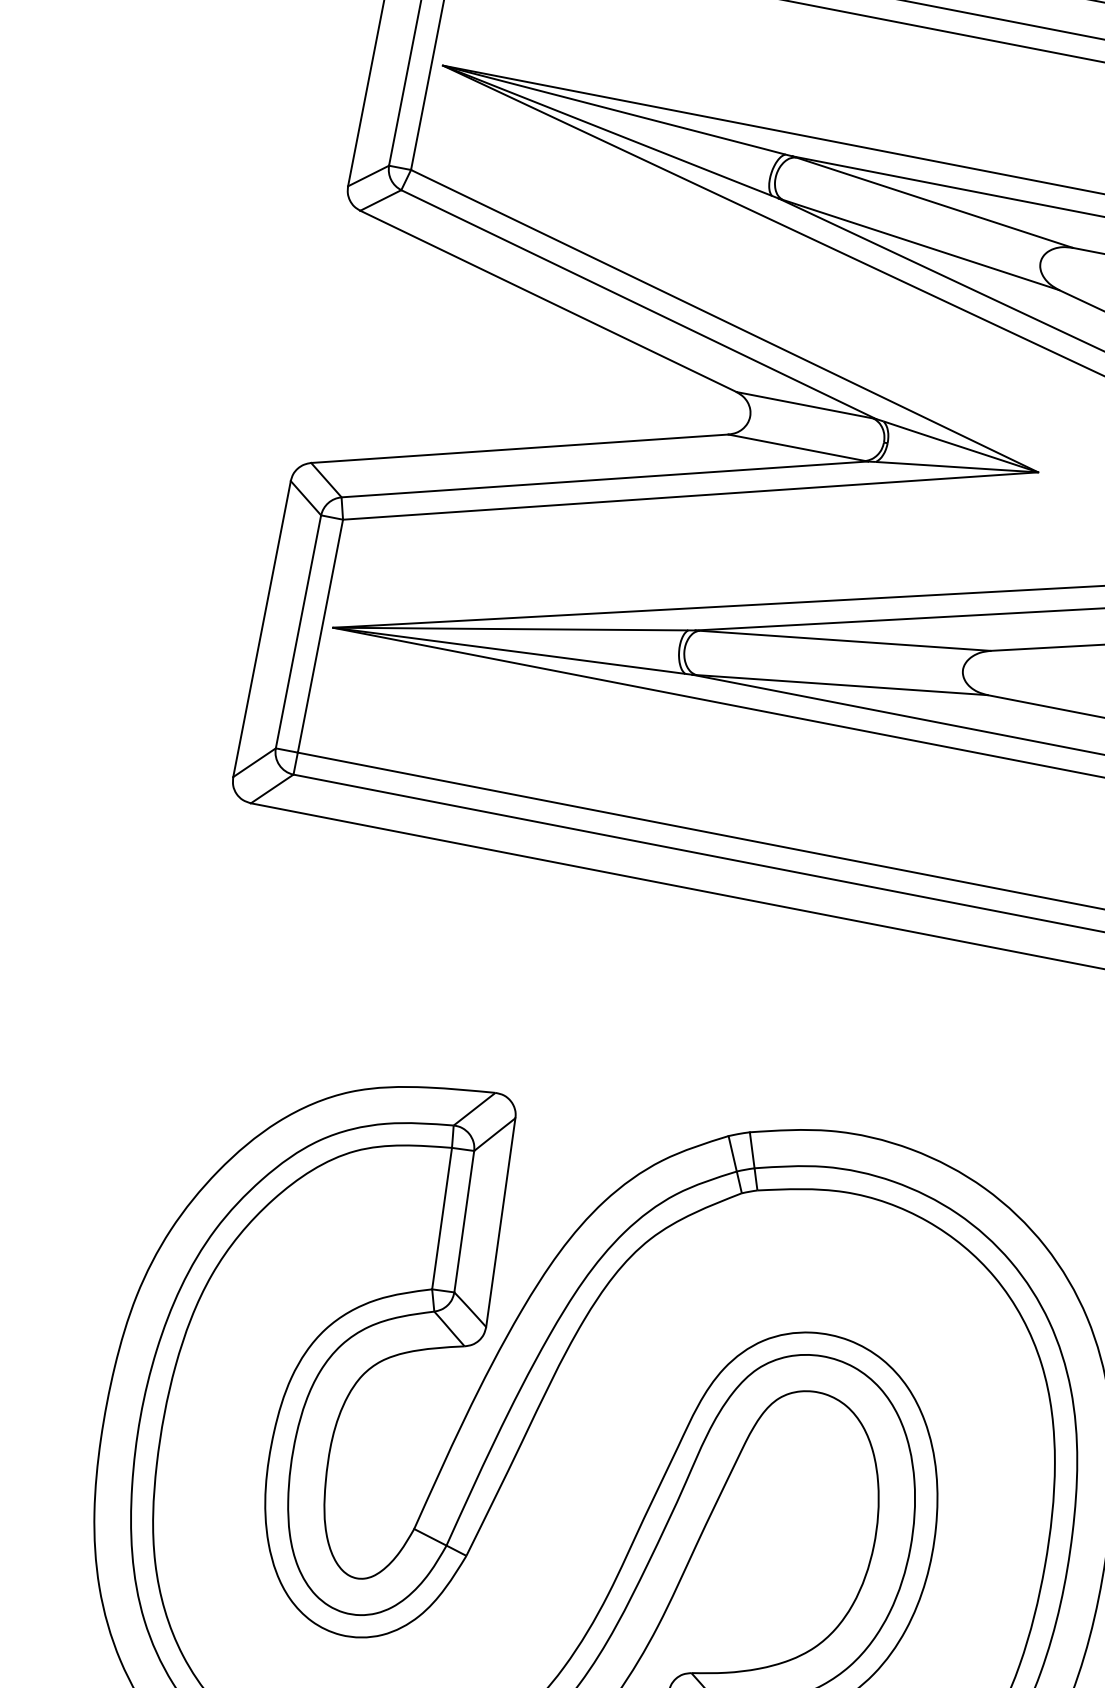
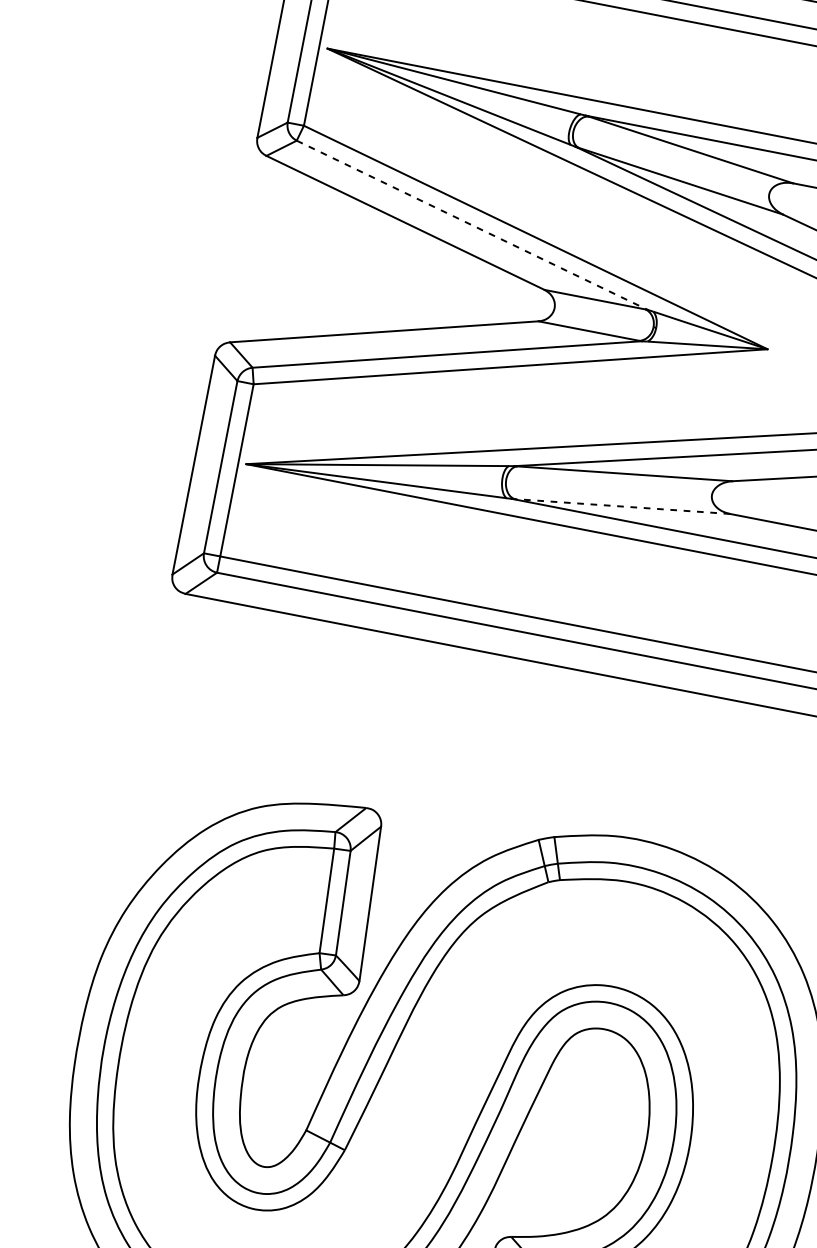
line: (638, 304) -> (472, 225), solid -> dashed
line: (841, 685) -> (622, 506), solid -> dashed

